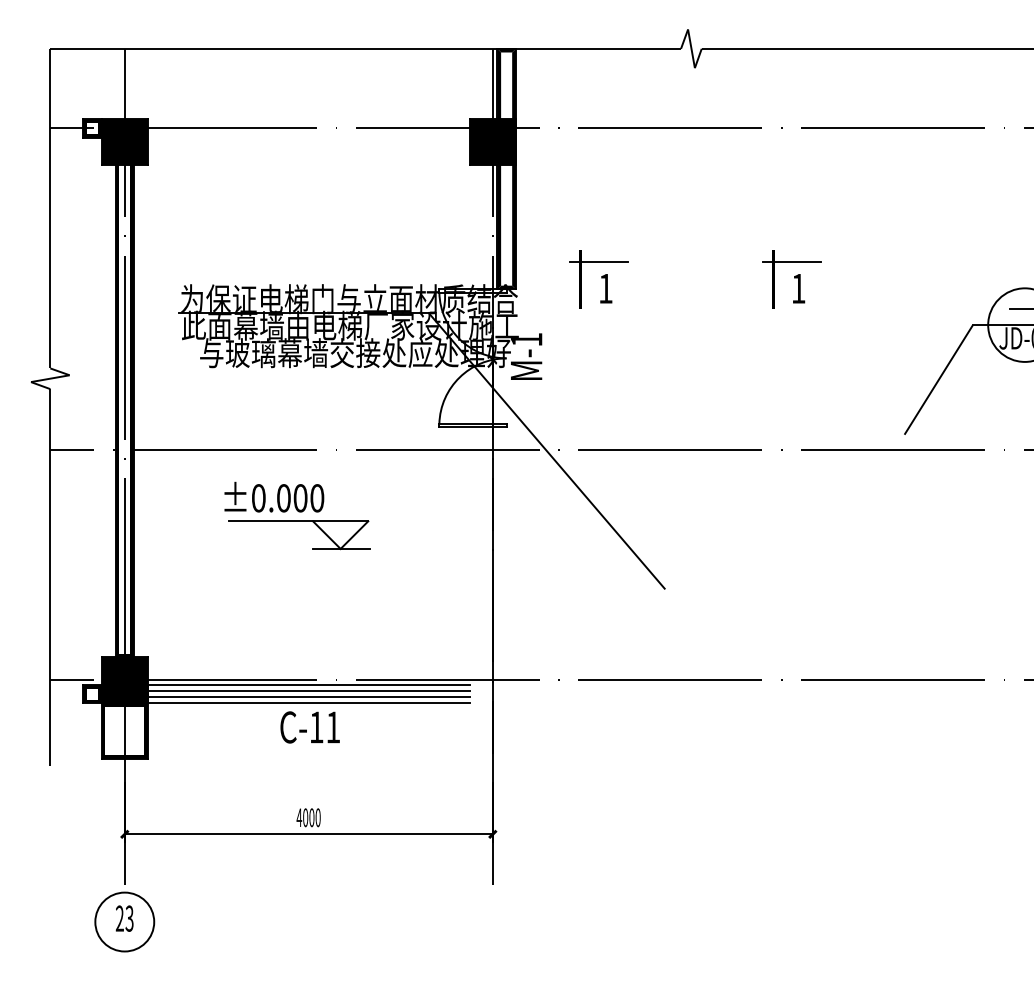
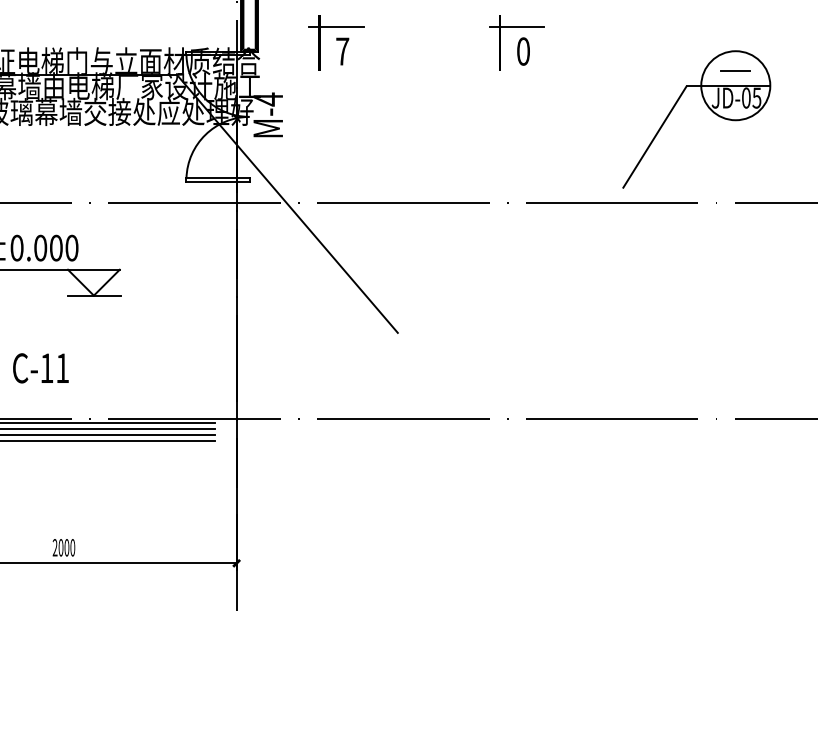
text: (605, 288) -> (342, 51), 1 -> 7
text: (798, 288) -> (523, 51), 1 -> 0
text: (526, 339) -> (268, 99), M-1 -> M-4
text: (309, 727) -> (40, 368), moved
text: (299, 817) -> (55, 547), 4000 -> 2000

